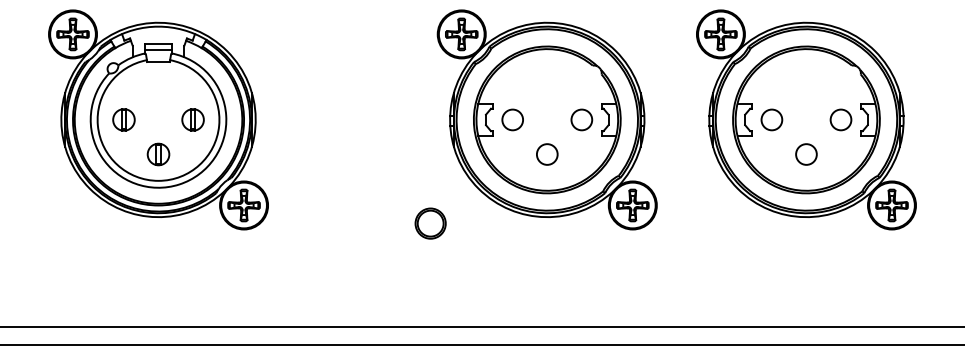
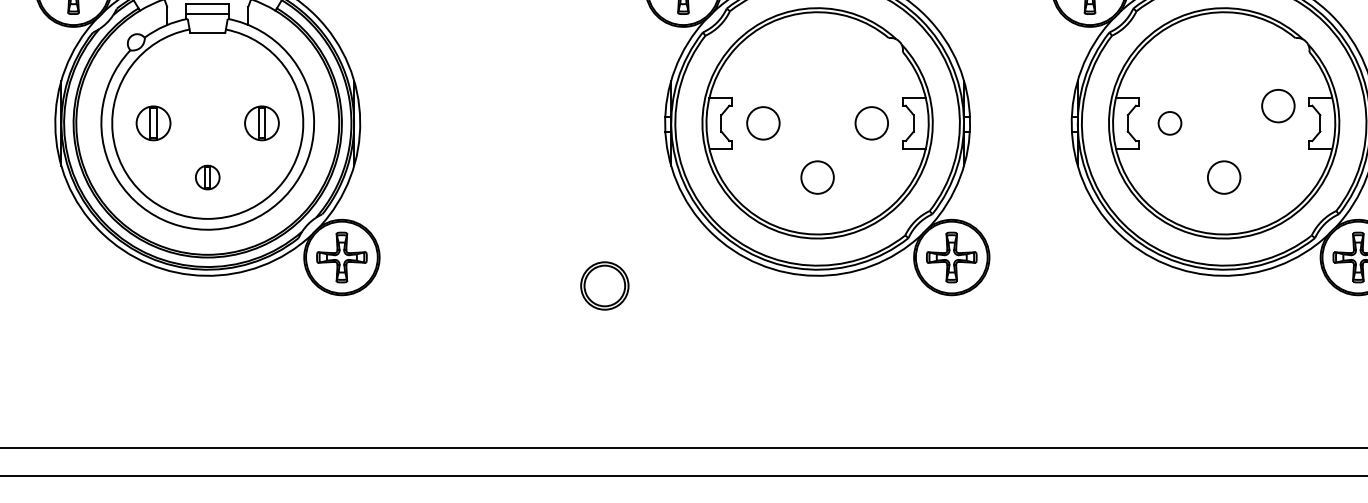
circle: (771, 119) -> (1169, 122), size x0.7
circle: (840, 119) -> (1277, 105), moved
part: (158, 154) -> (207, 177), size x0.7
part: (430, 223) -> (604, 285), moved

